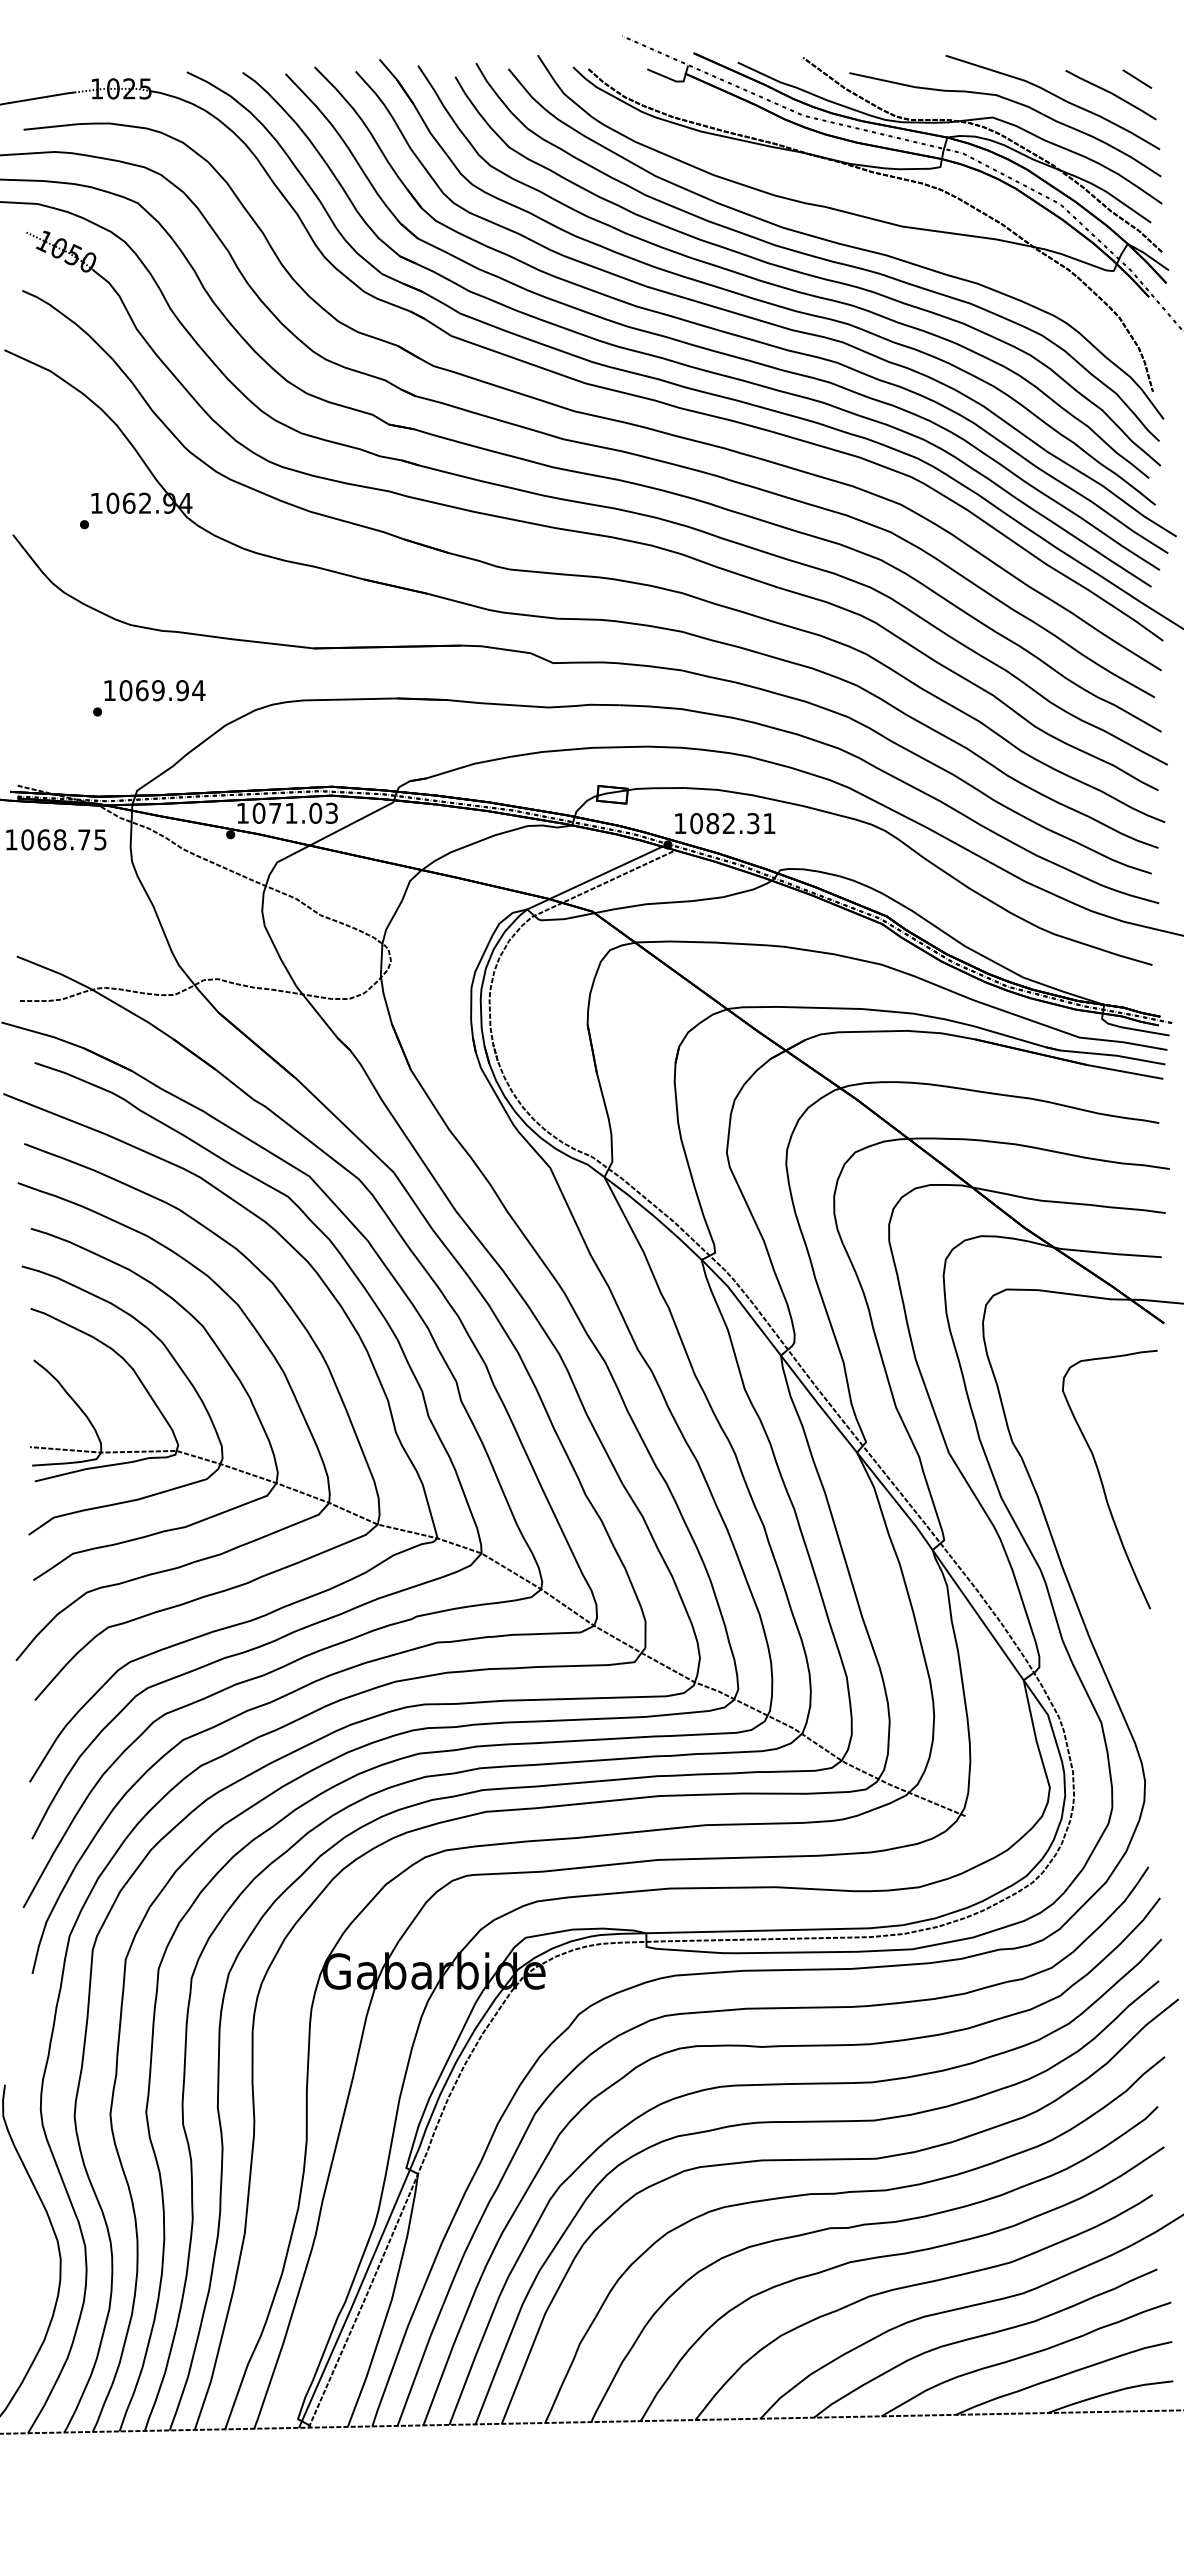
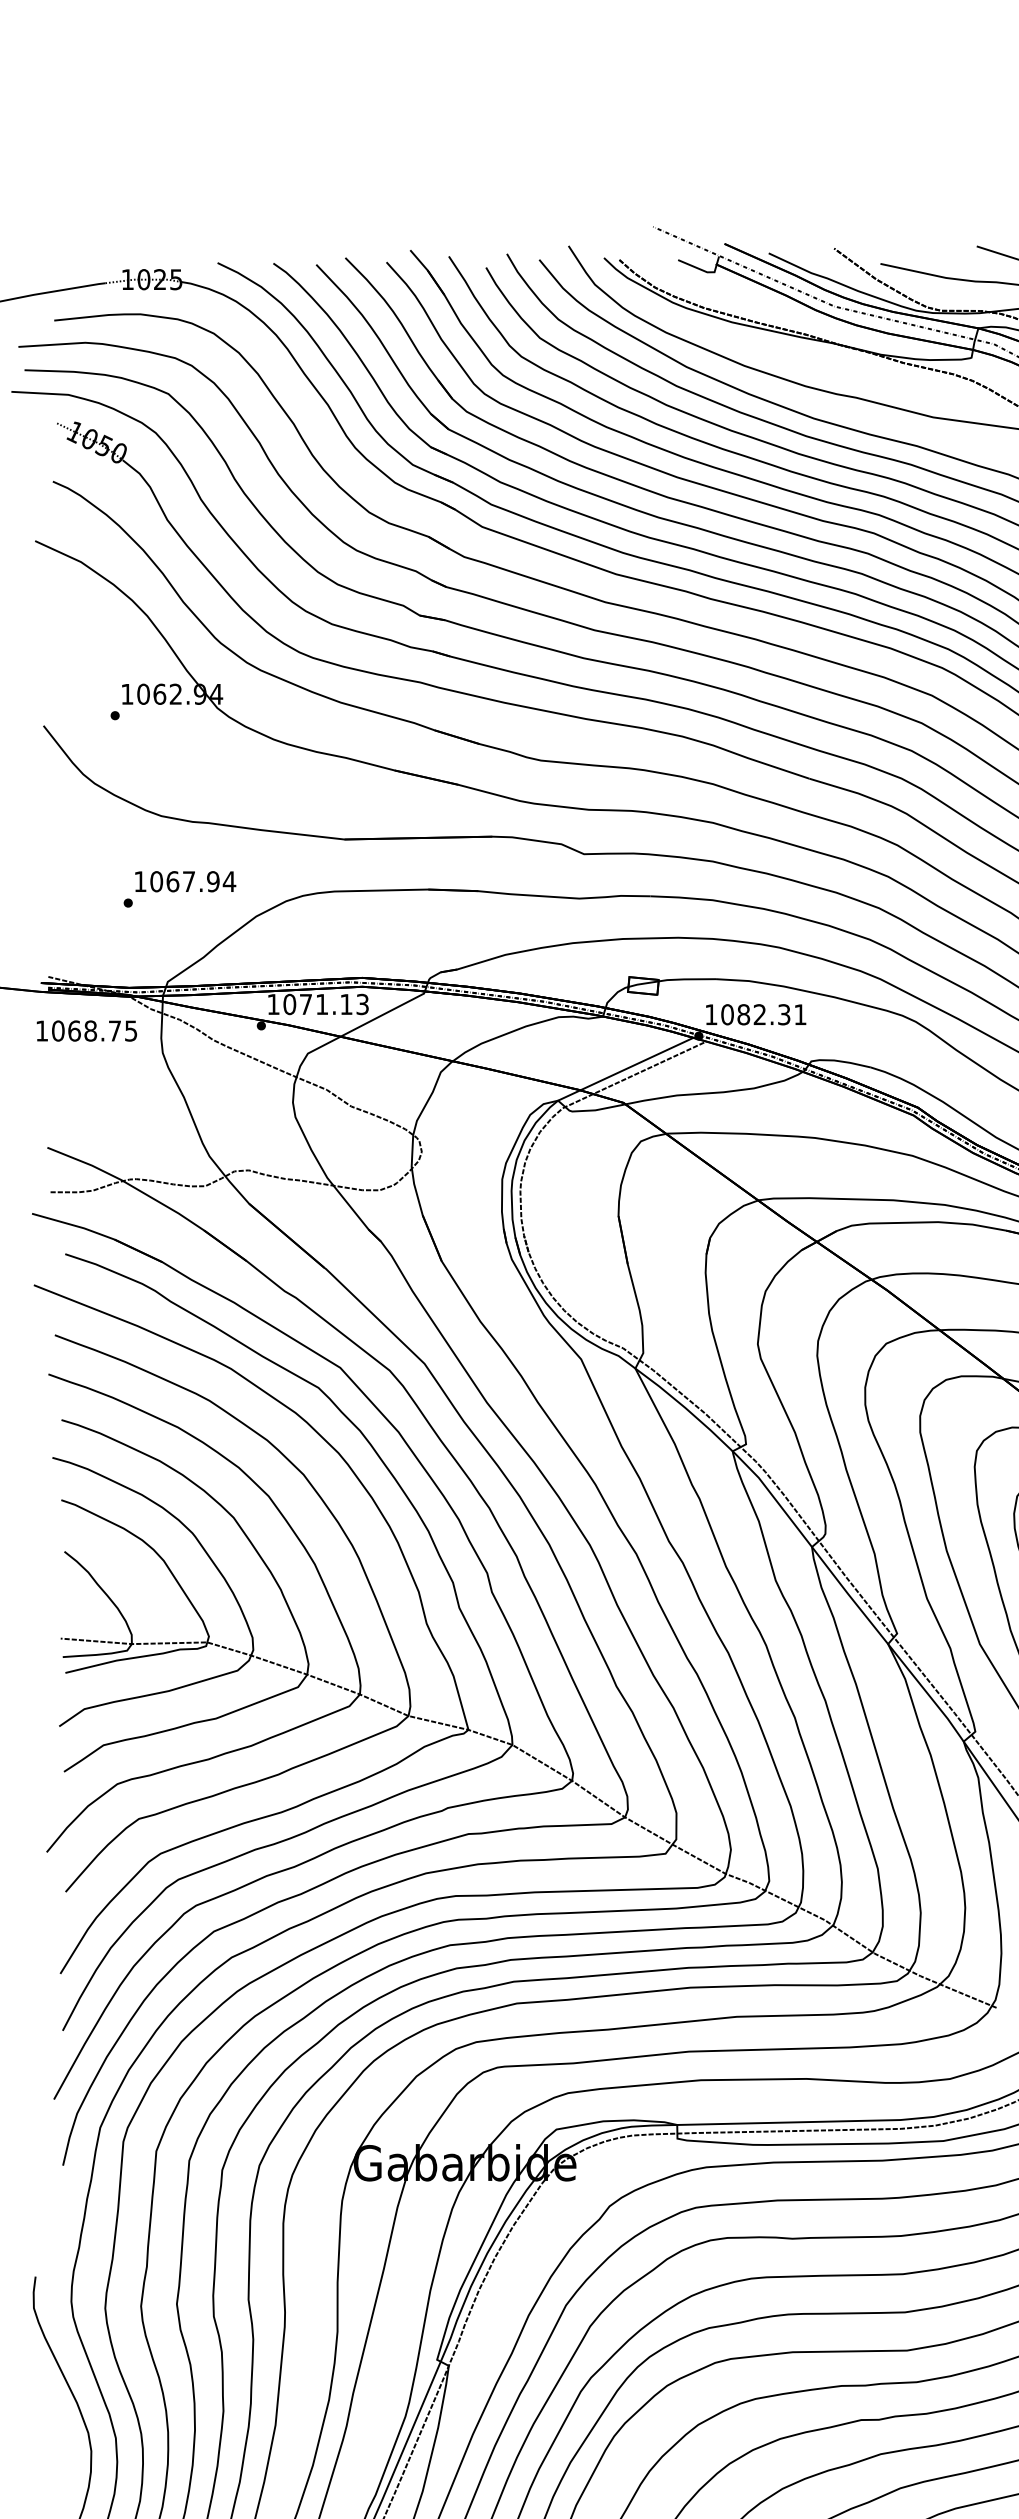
text: (158, 690) -> (189, 881), 1069.94 -> 1067.94
text: (315, 812) -> (346, 1003), 1071.03 -> 1071.13

